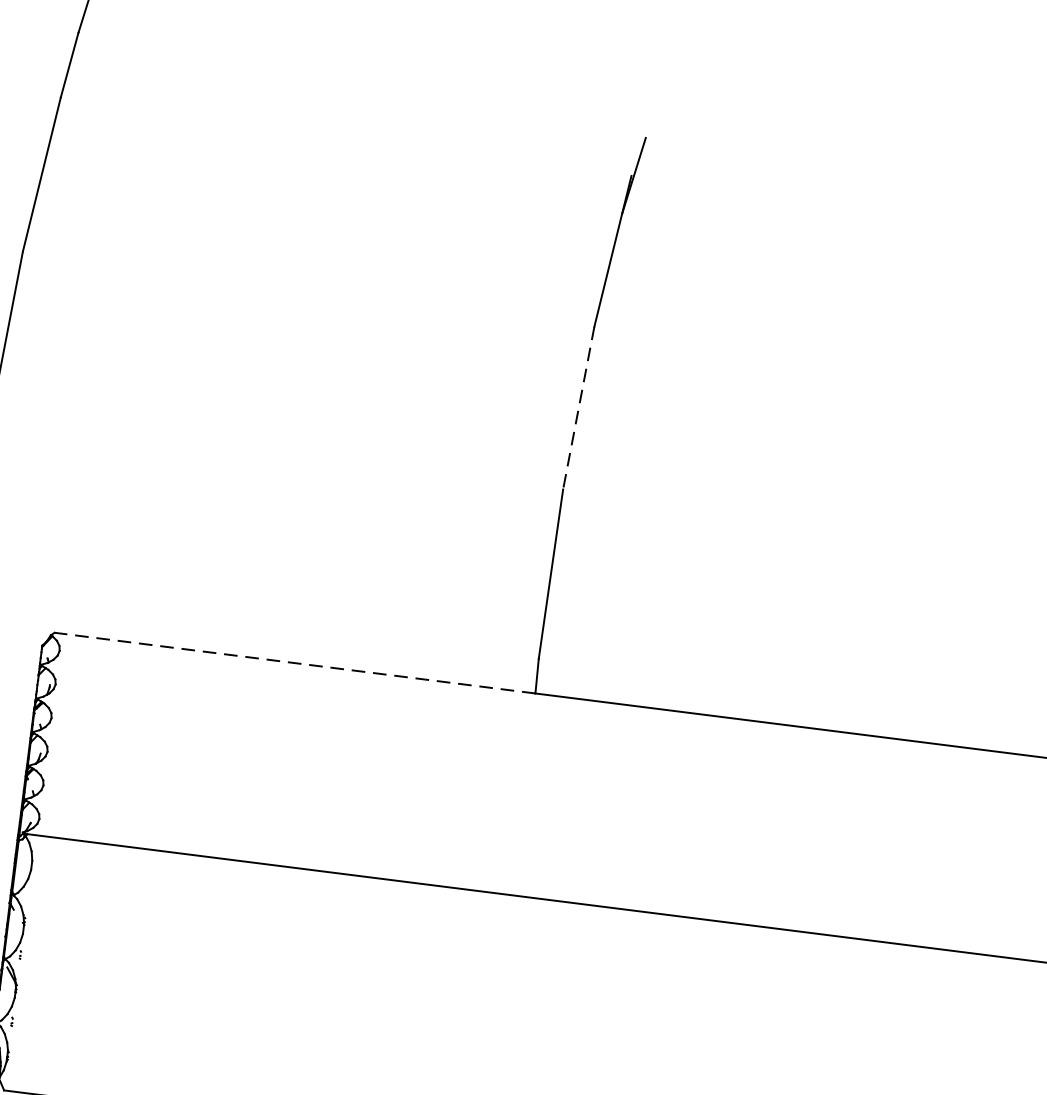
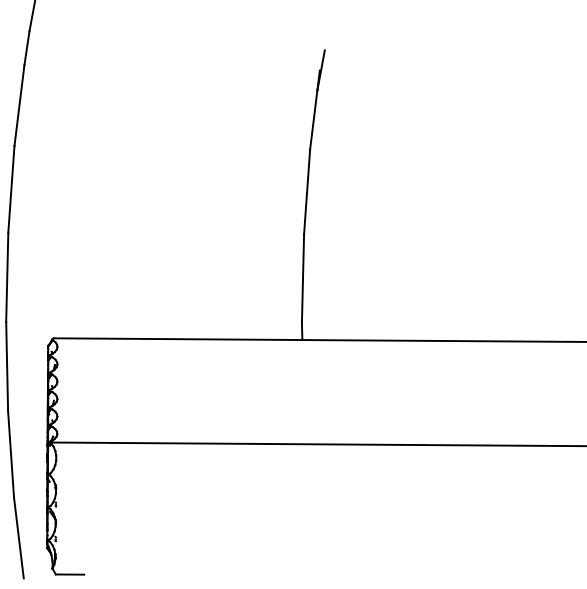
line: (579, 409) -> (307, 192), dashed -> solid
line: (293, 663) -> (177, 339), dashed -> solid

